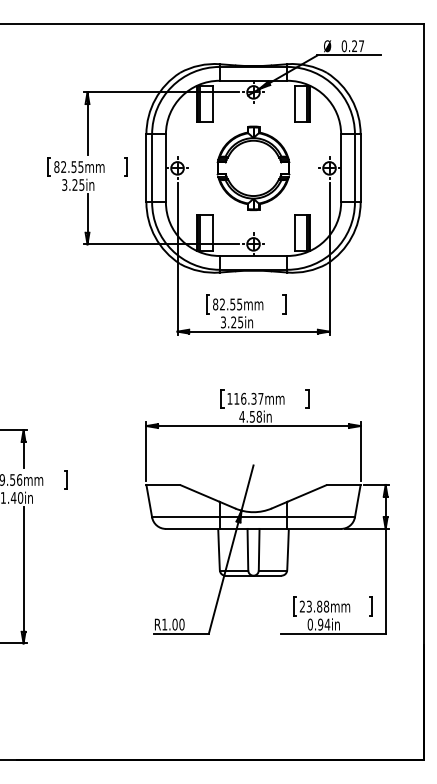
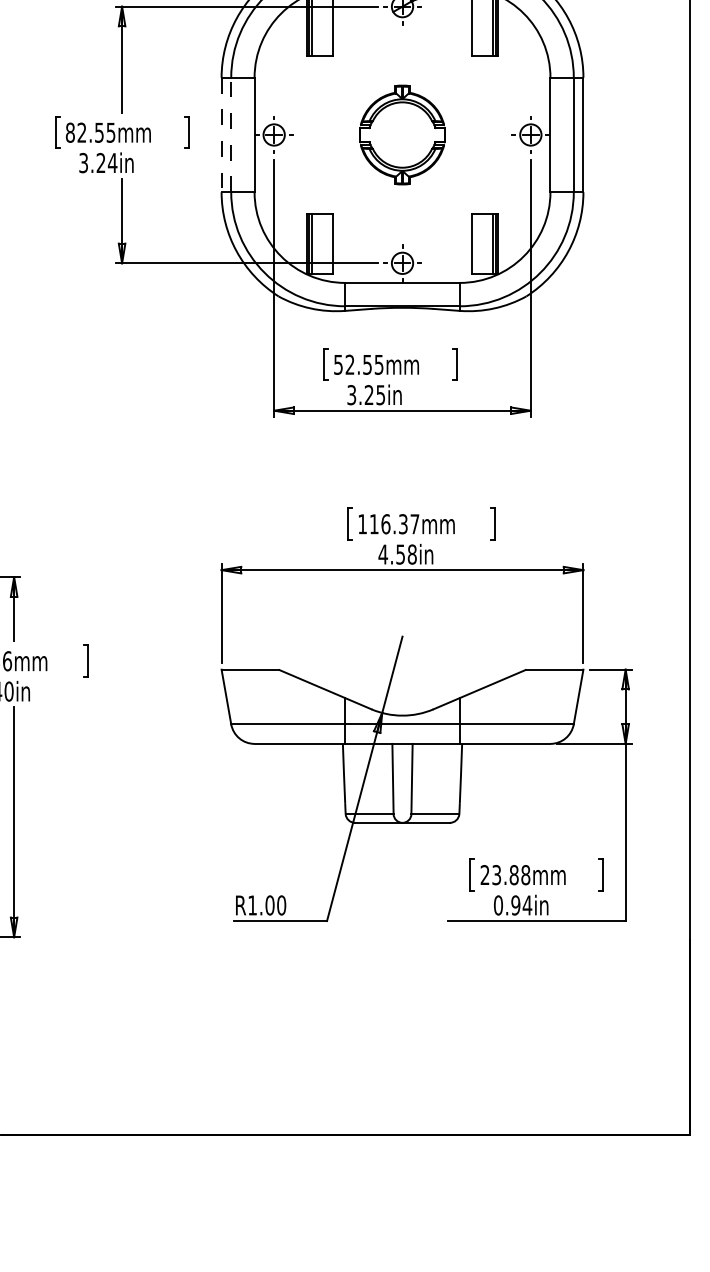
line: (146, 168) -> (221, 135), solid -> dashed
line: (152, 168) -> (231, 135), solid -> dashed
part: (253, 168) -> (402, 135), size x0.7
text: (81, 184) -> (111, 162), 3.25in -> 3.24in
text: (215, 304) -> (338, 364), 82.55mm -> 52.55mm

